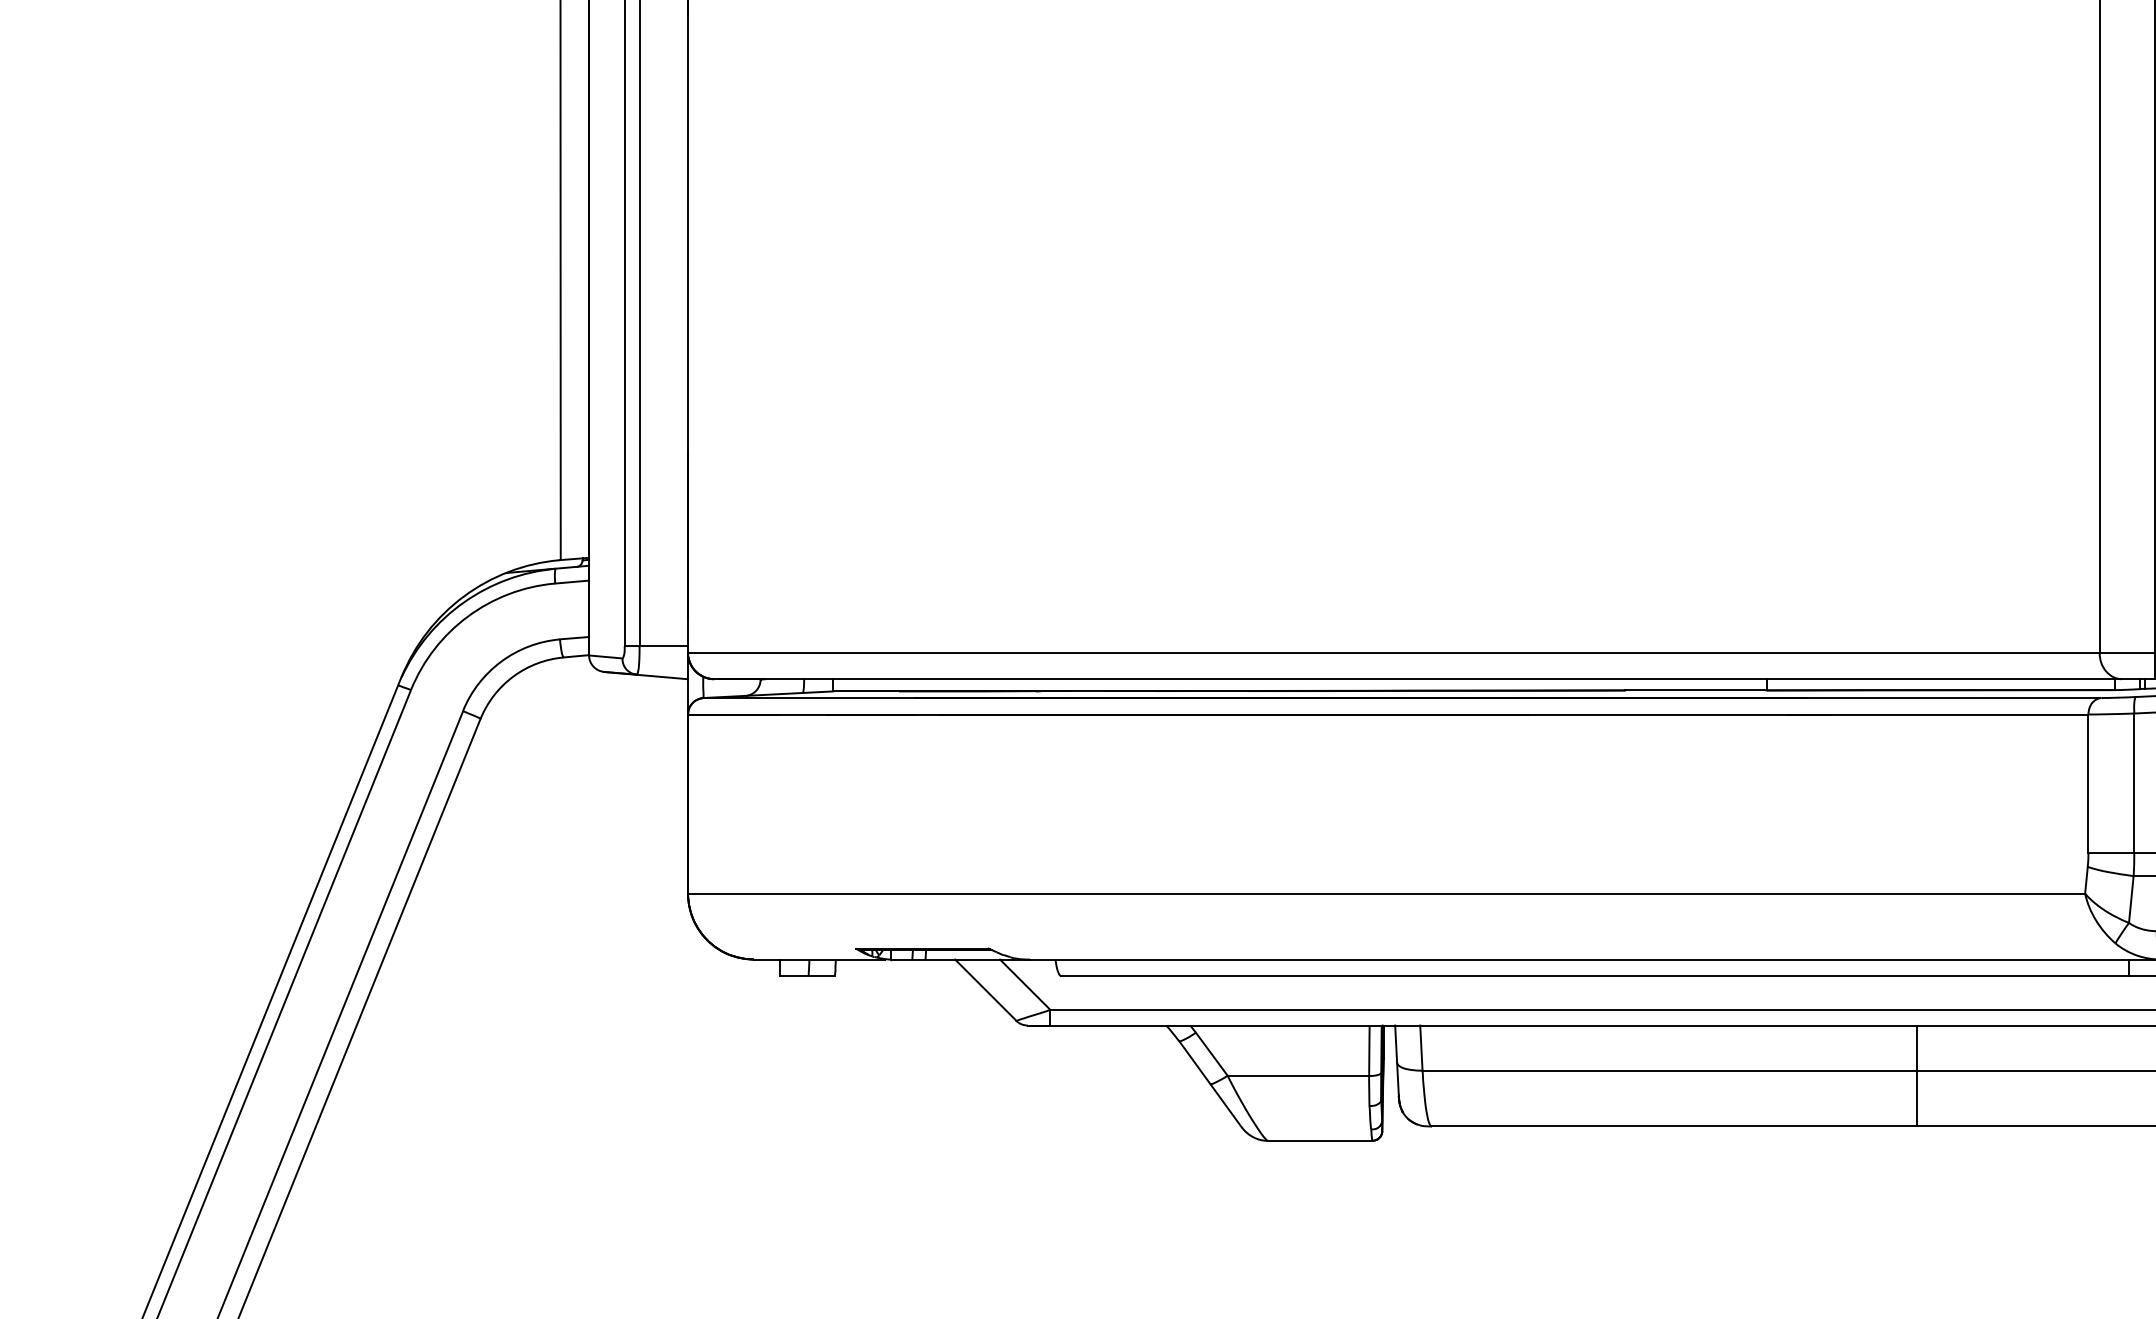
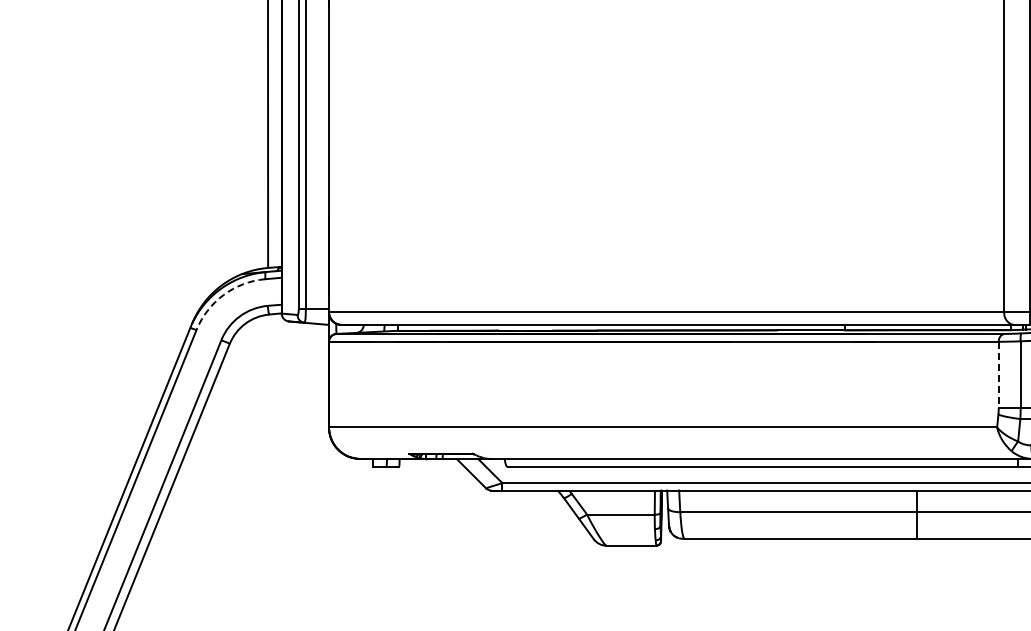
arc: (467, 615) -> (223, 294), solid -> dashed
line: (2087, 784) -> (998, 375), solid -> dashed

